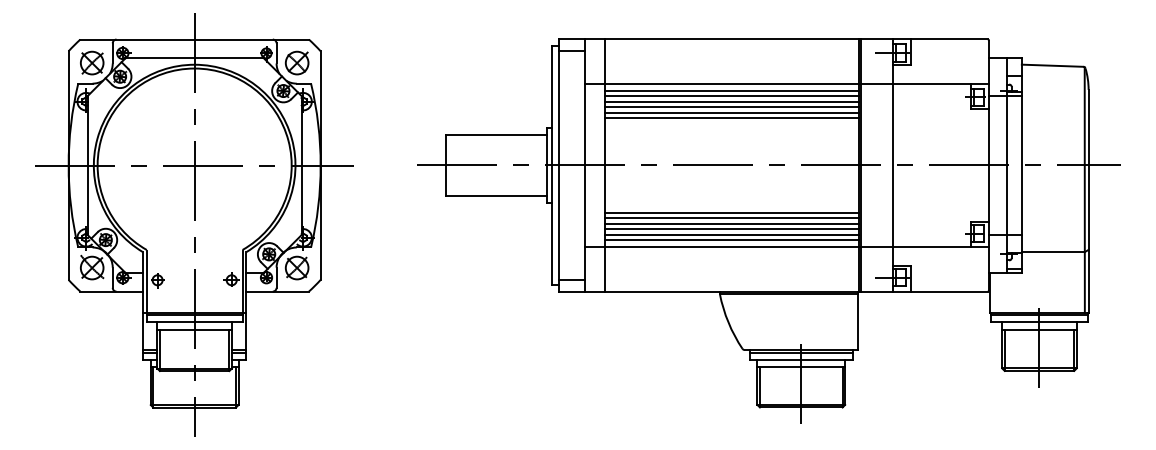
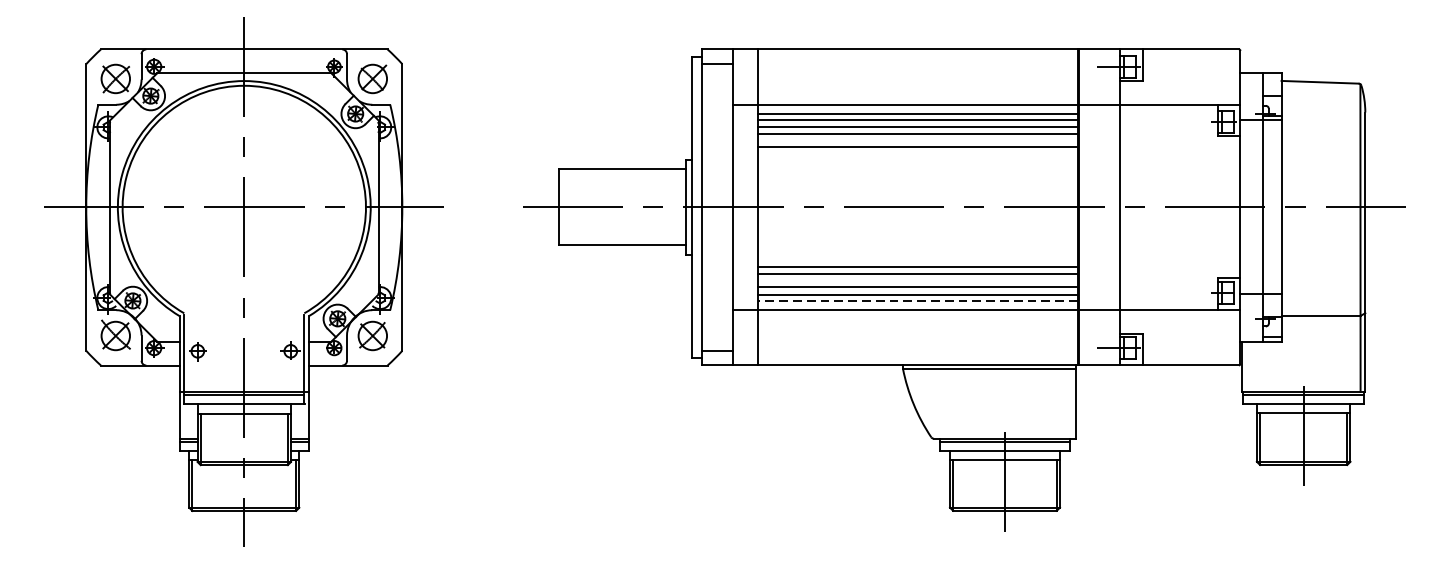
line: (731, 112) -> (917, 140), removed
line: (731, 224) -> (917, 281), removed
line: (731, 240) -> (917, 301), solid -> dashed

